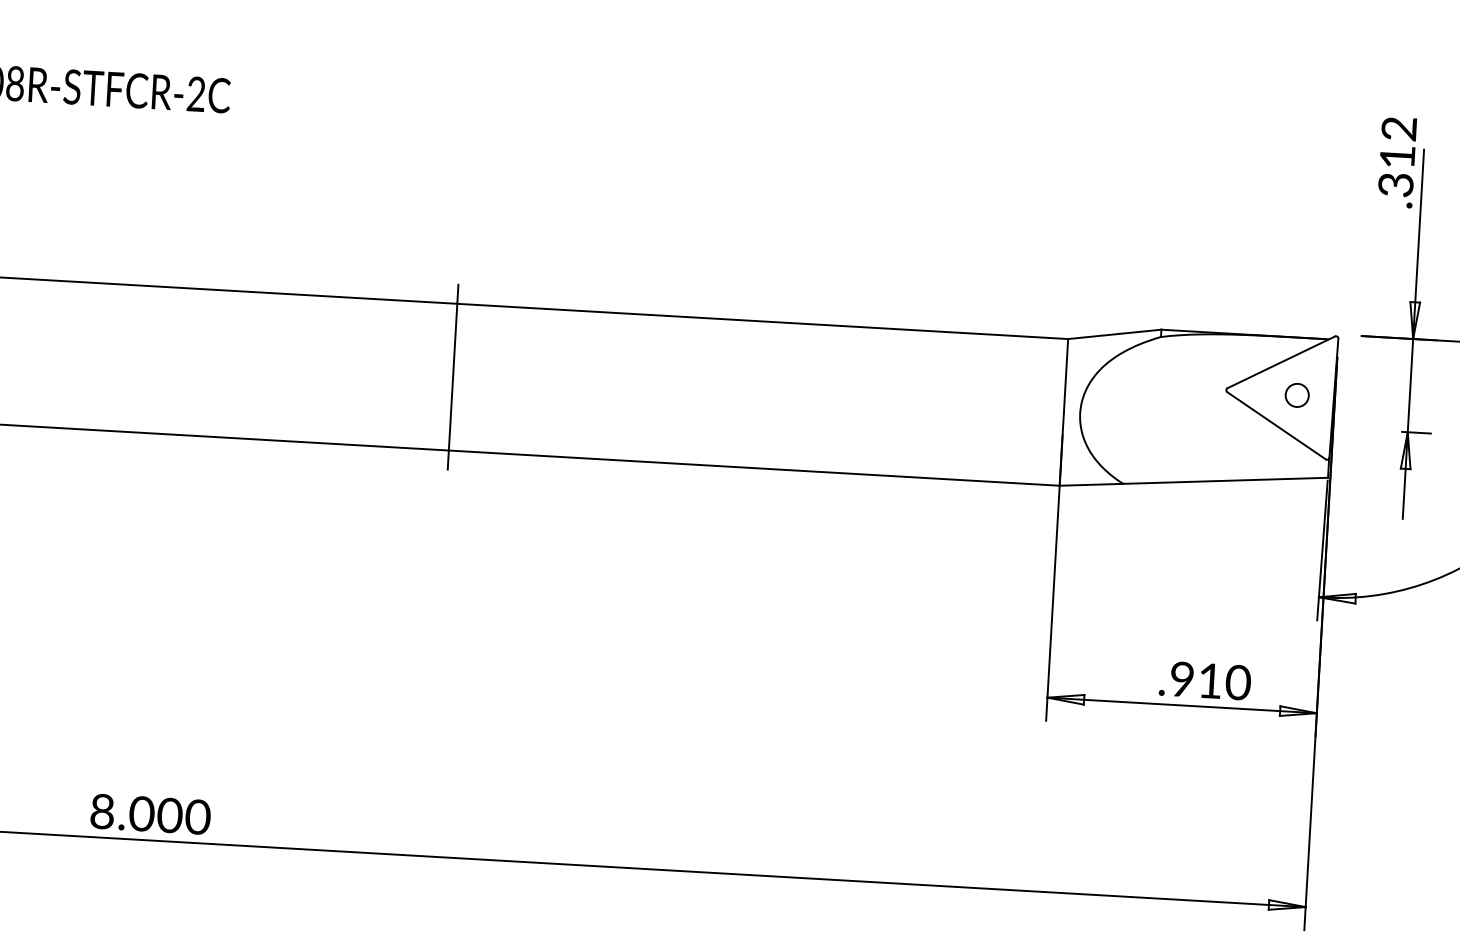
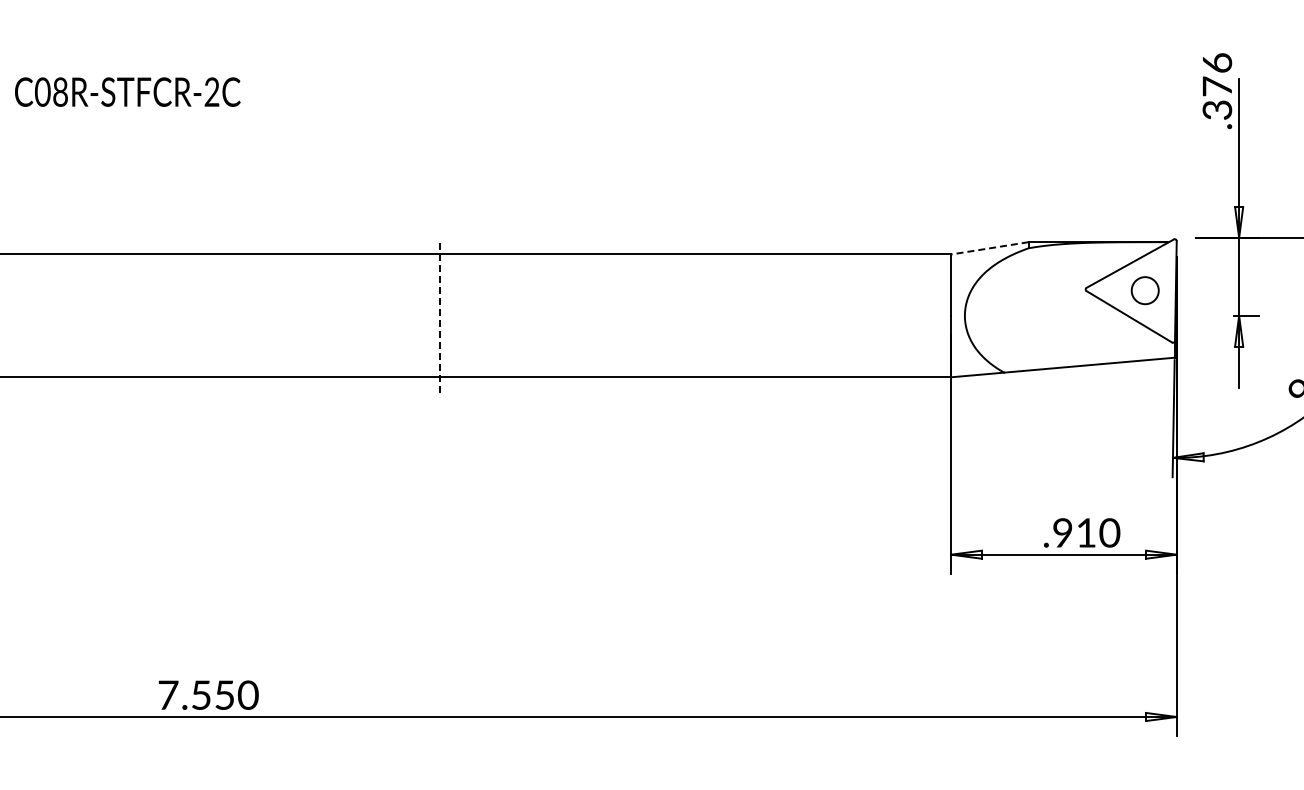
text: (1398, 142) -> (1217, 74), .312 -> .376
line: (1114, 334) -> (989, 248), solid -> dashed
line: (452, 376) -> (439, 315), solid -> dashed
circle: (1296, 394) -> (1144, 289), size x1.4
text: (136, 812) -> (196, 694), 8.000 -> 7.550

